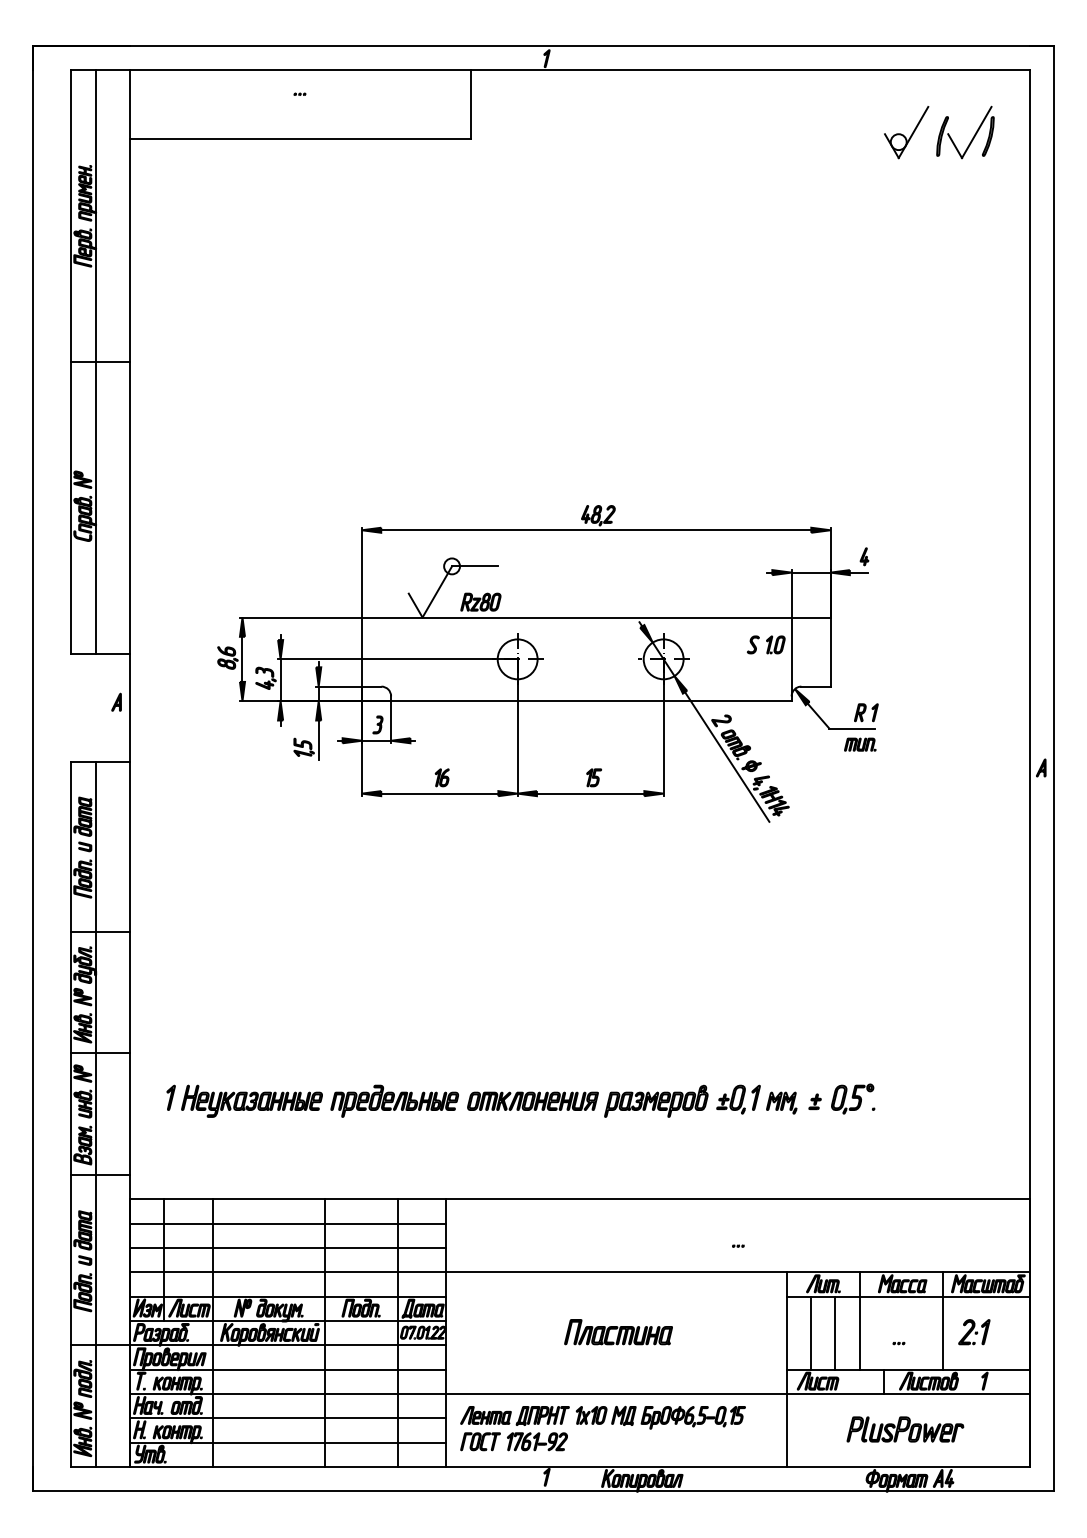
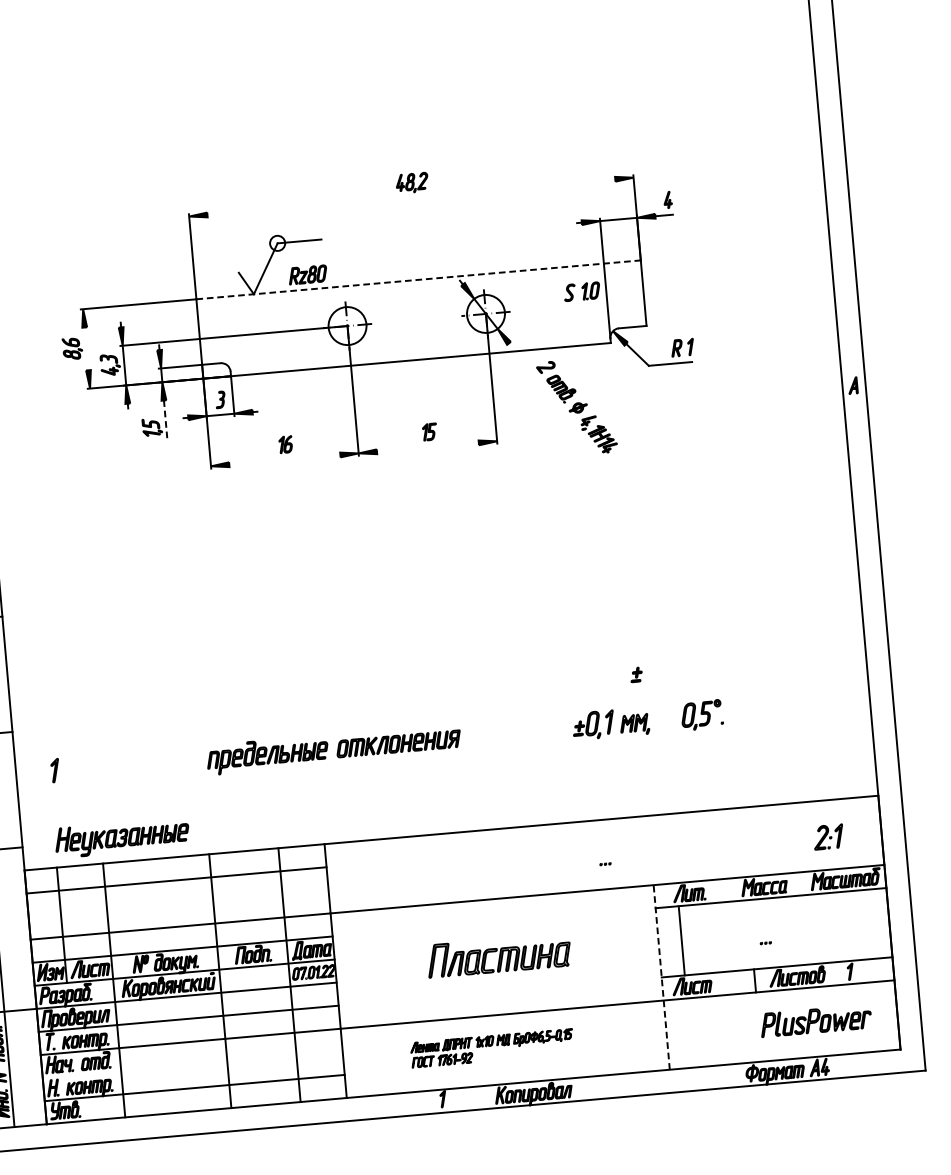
line: (596, 530) -> (411, 197), removed
line: (596, 617) -> (418, 279), solid -> dashed
line: (242, 658) -> (86, 348), removed
line: (318, 740) -> (165, 419), solid -> dashed
part: (860, 744) -> (679, 378), removed
line: (727, 756) -> (554, 400), removed
line: (439, 793) -> (284, 459), removed
line: (590, 793) -> (427, 447), removed
part: (251, 1100) -> (121, 837), moved
part: (656, 1100) -> (515, 732), removed
part: (814, 1101) -> (635, 674), moved
line: (287, 1248) -> (178, 903), removed
line: (859, 1320) -> (726, 924), removed
line: (942, 1320) -> (805, 917), removed
part: (618, 1332) -> (499, 956), size x1.4
line: (835, 1332) -> (704, 938), removed
part: (974, 1332) -> (828, 837), moved
line: (786, 1369) -> (661, 977), solid -> dashed
line: (287, 1418) -> (192, 1065), removed
part: (602, 1428) -> (491, 1048), size x0.6
part: (905, 1429) -> (816, 1020), moved

